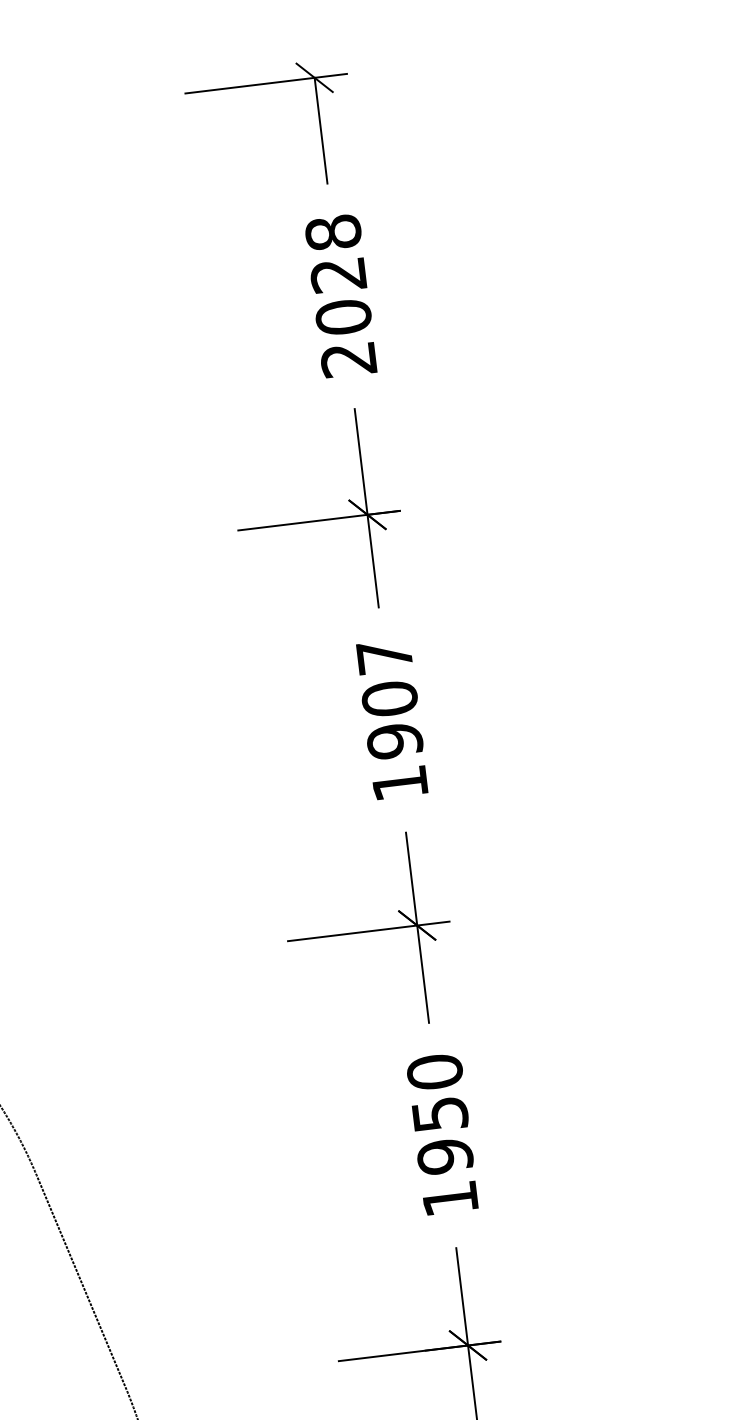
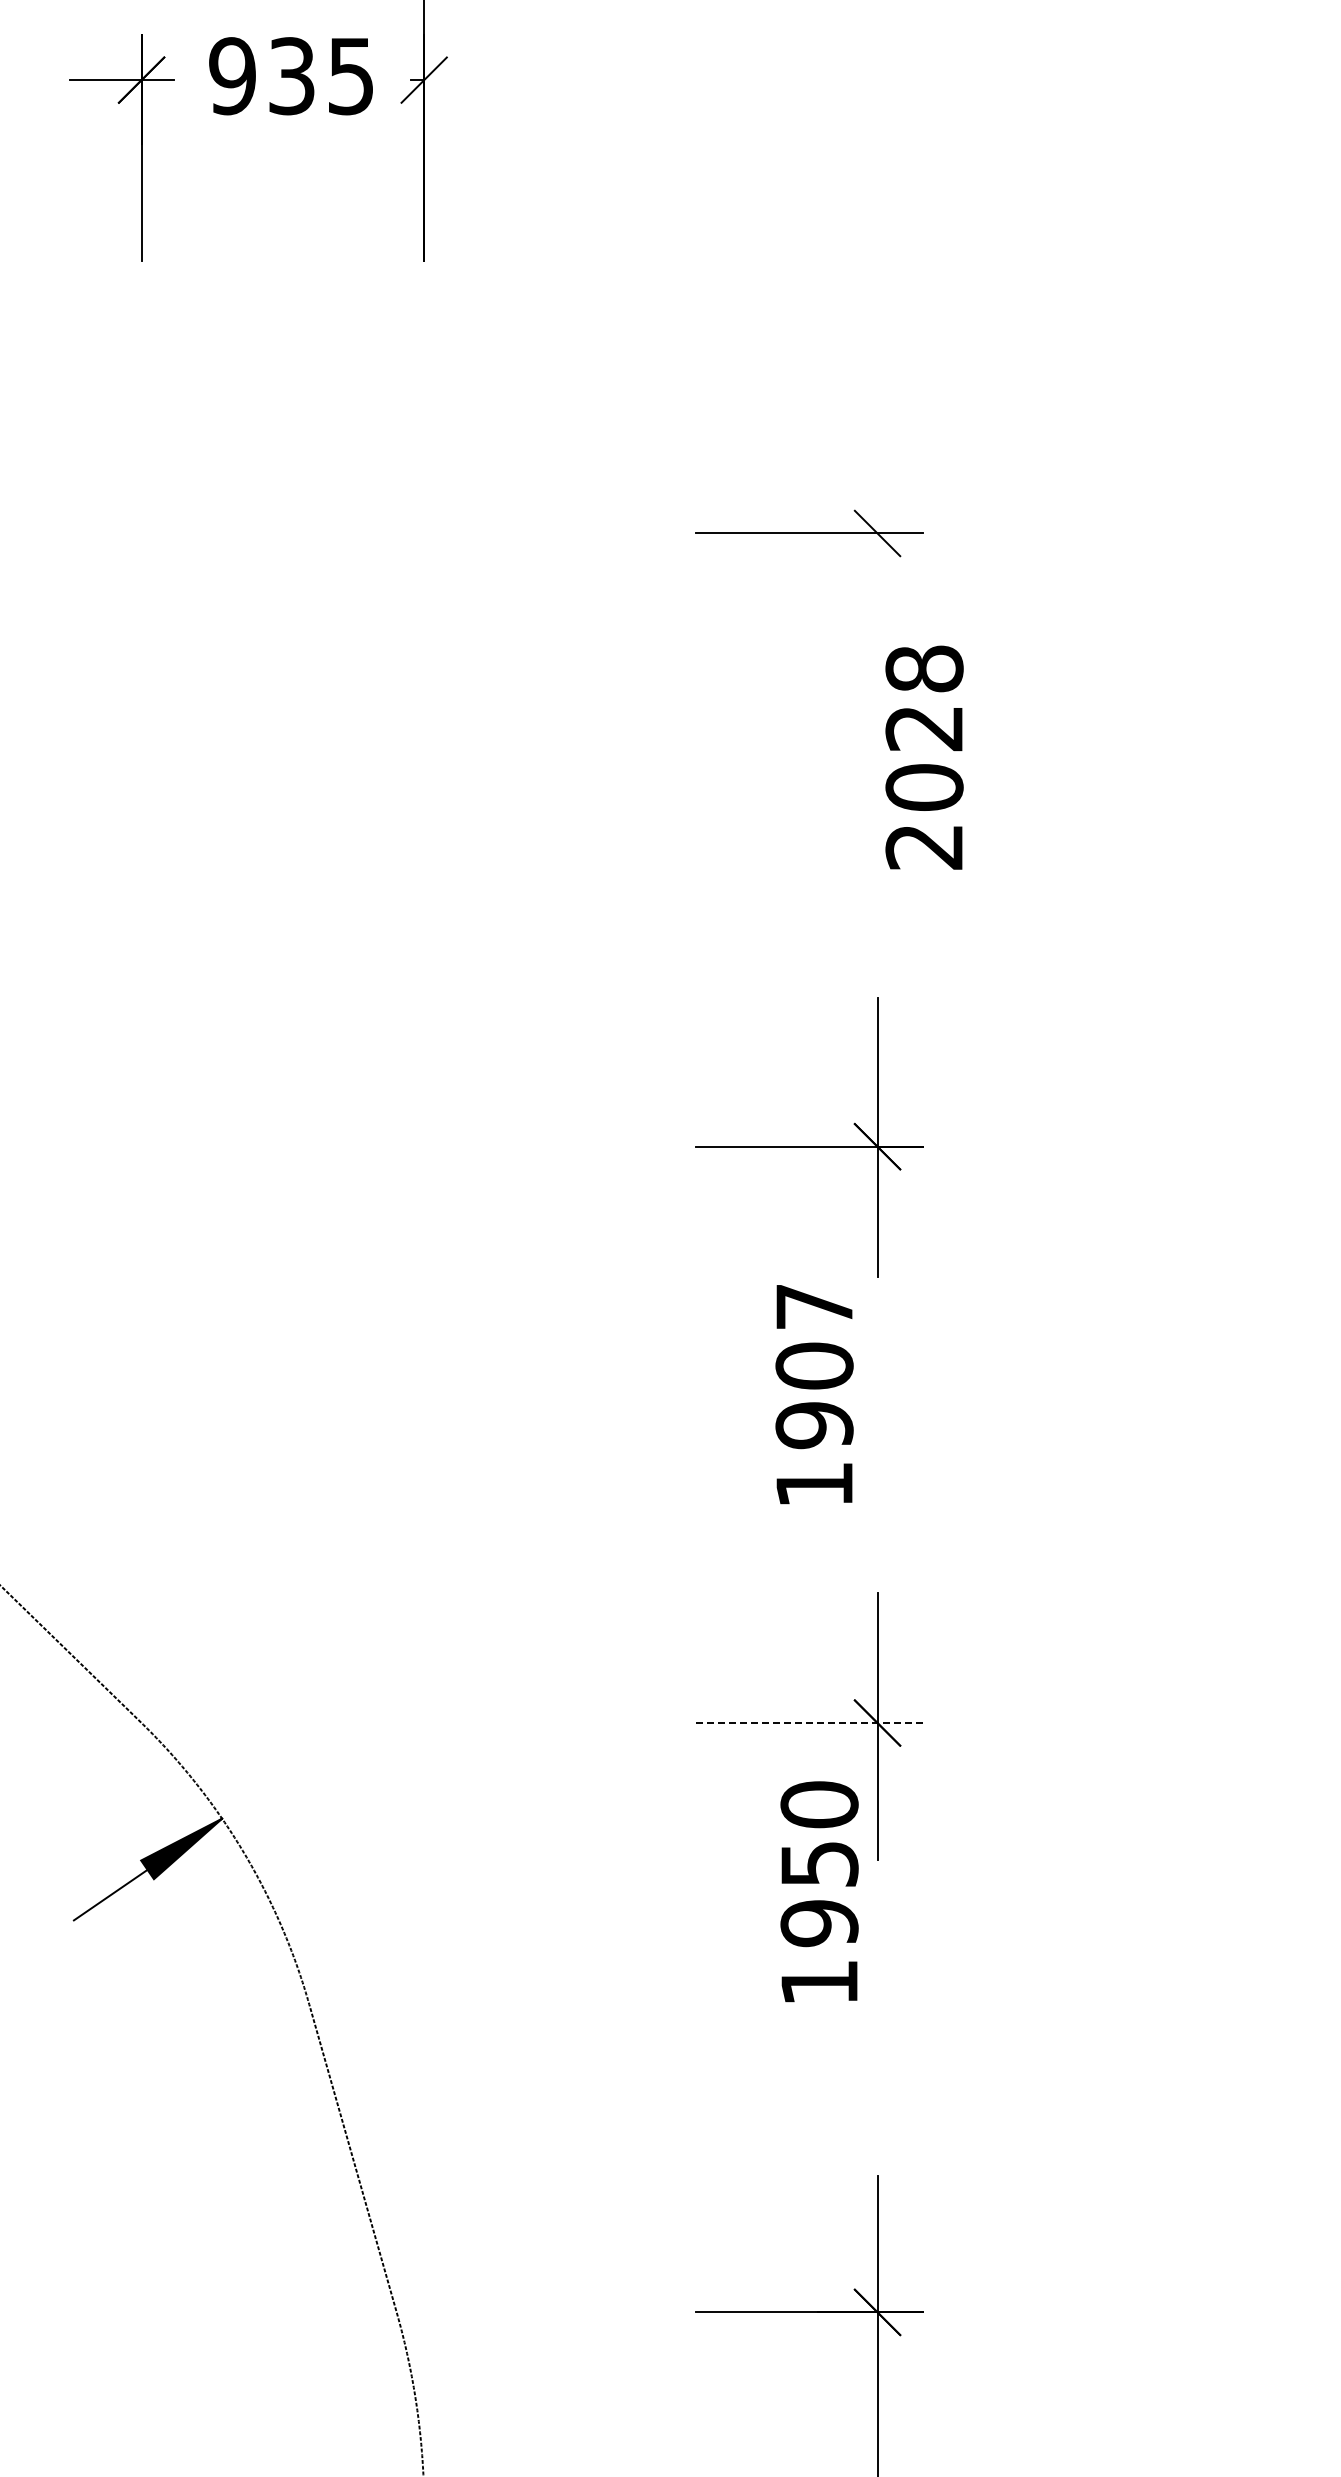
line: (321, 130) -> (877, 607), removed
text: (341, 295) -> (924, 757), moved
text: (392, 719) -> (814, 1394), moved
line: (369, 931) -> (810, 1723), solid -> dashed
text: (442, 1133) -> (819, 1891), moved

